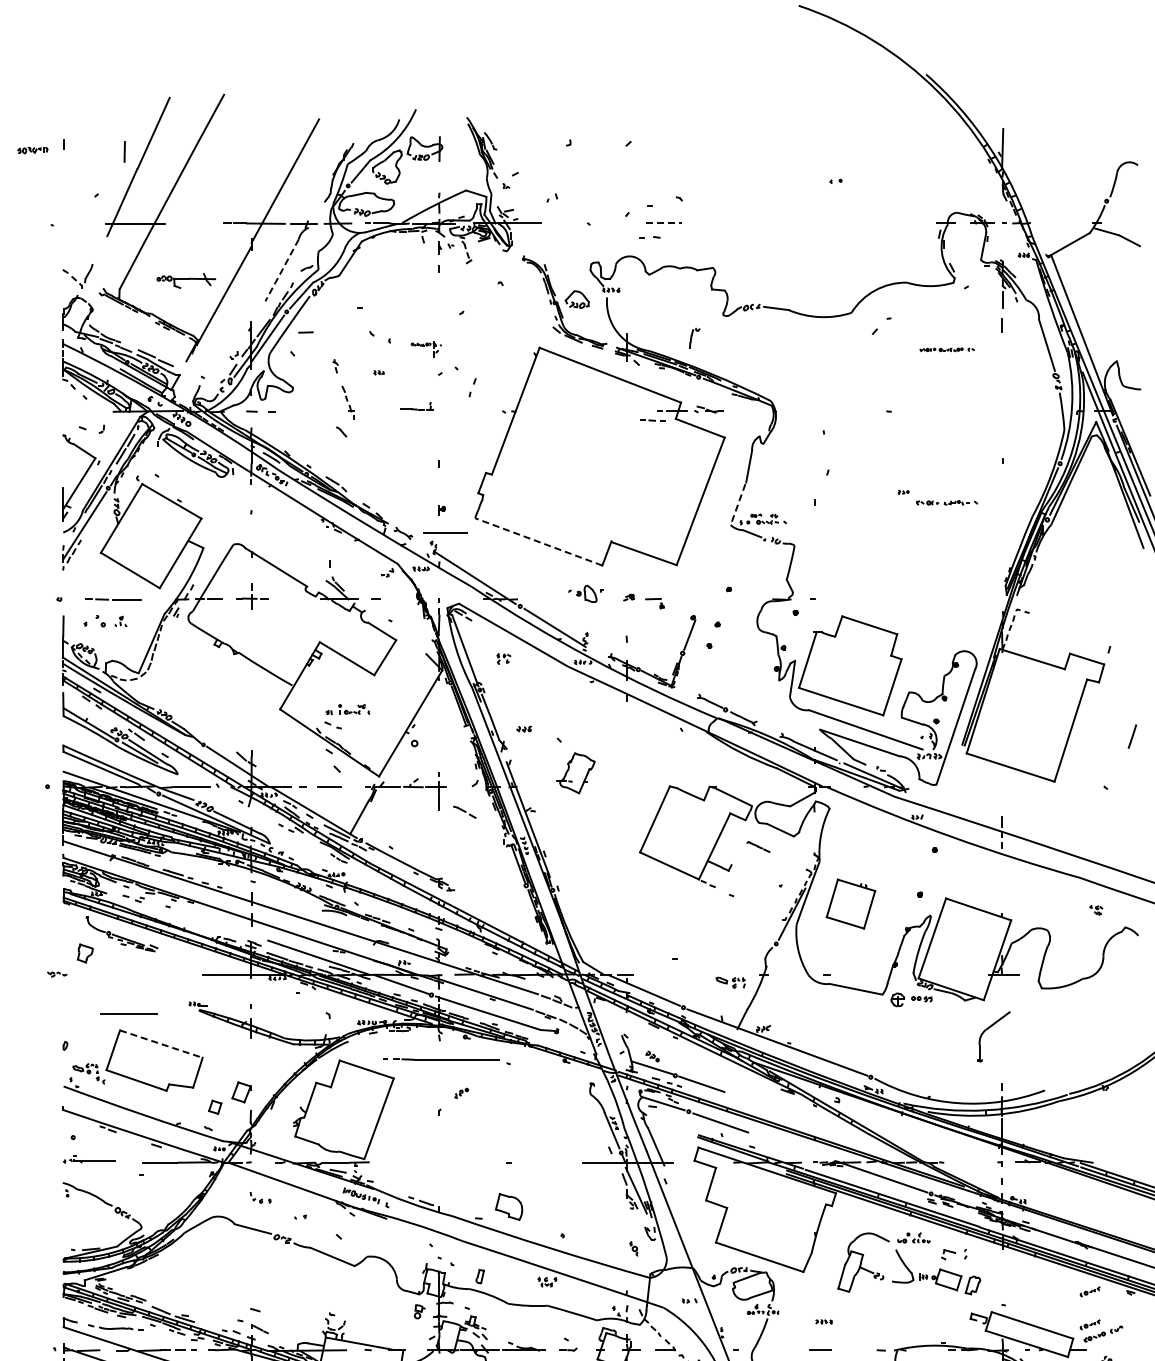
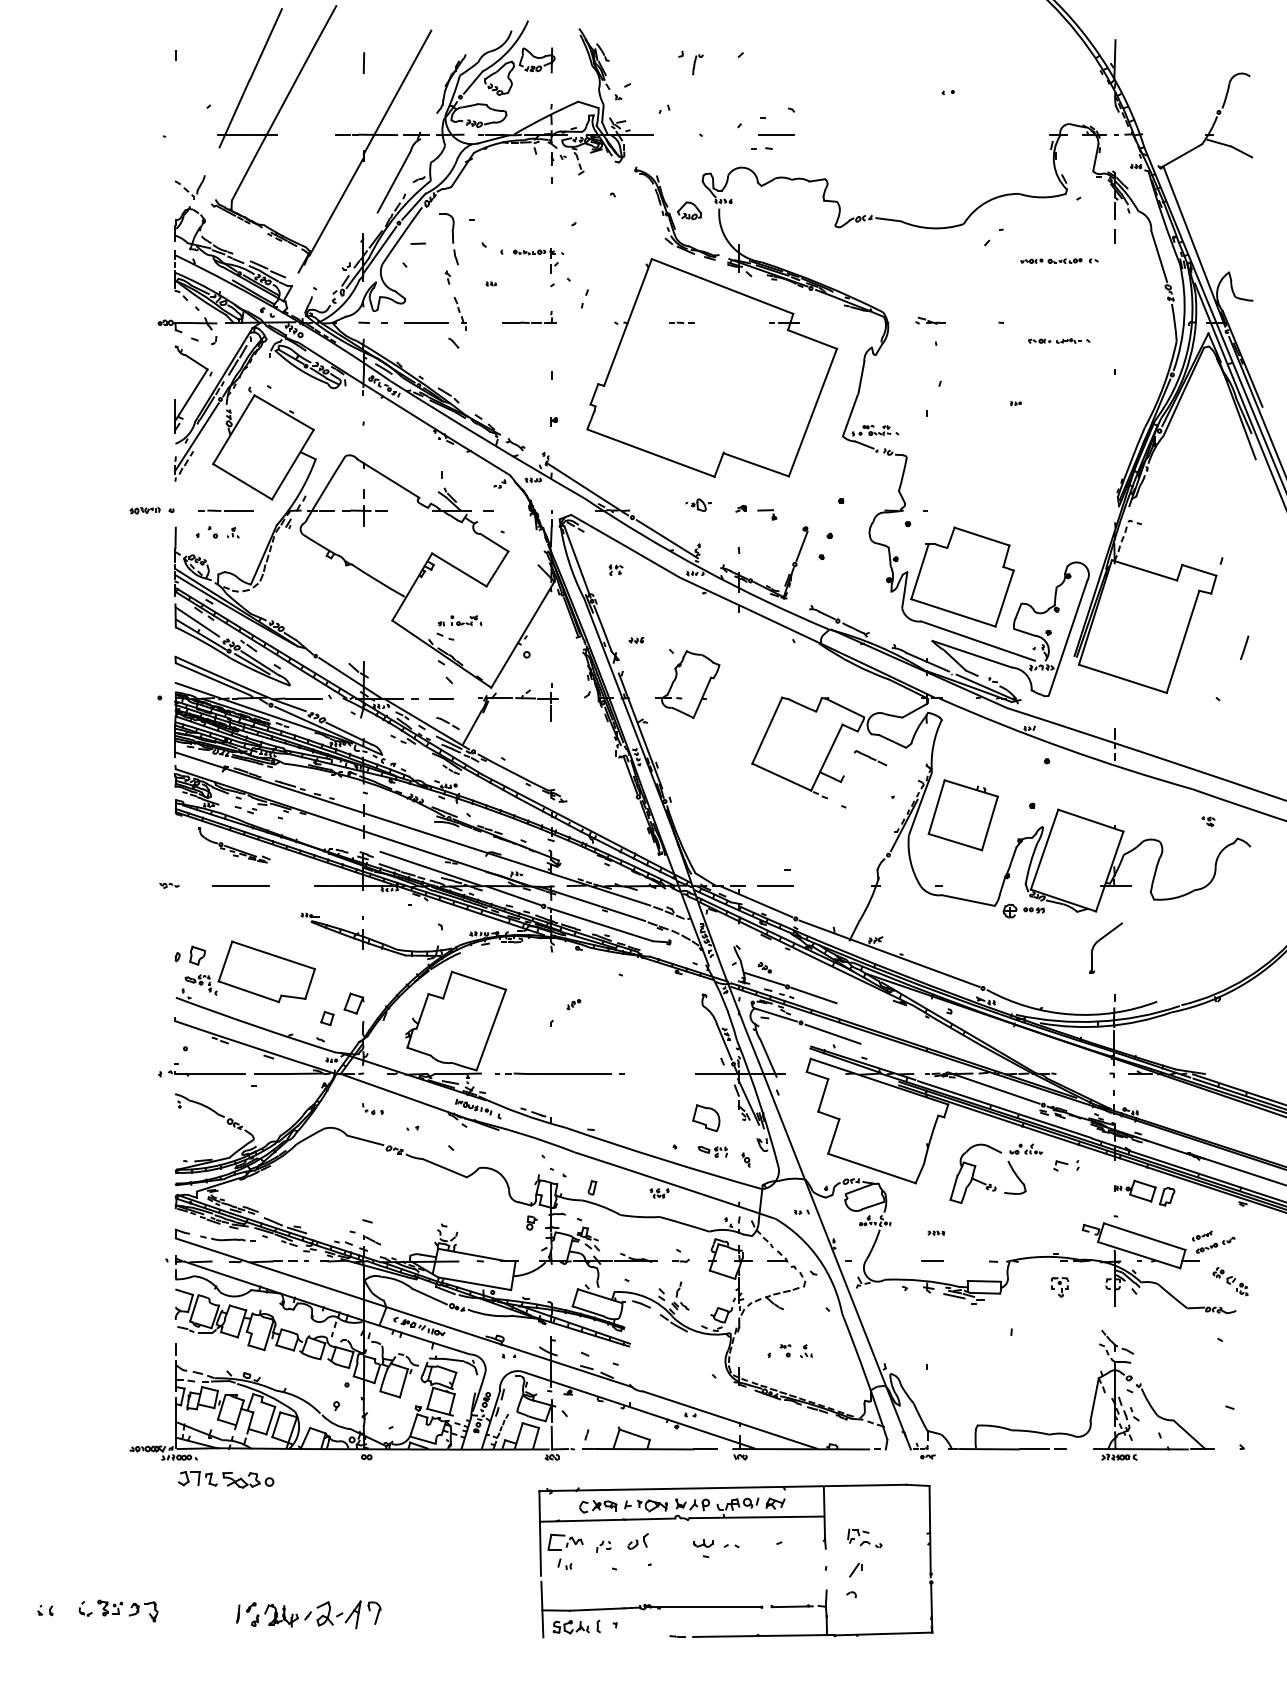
part: (32, 150) -> (144, 510), moved
line: (124, 151) -> (363, 62), moved
line: (664, 223) -> (776, 134), dashed -> solid
line: (282, 271) -> (394, 182), dashed -> solid
part: (186, 281) -> (187, 325), moved
part: (336, 328) -> (448, 239), added
part: (694, 338) -> (697, 64), moved
part: (426, 349) -> (538, 260), size x1.67
part: (947, 349) -> (1059, 260), size x1.43
part: (417, 406) -> (529, 317), size x1.67
part: (709, 409) -> (930, 320), moved
line: (653, 420) -> (681, 322), moved
part: (947, 502) -> (1059, 340), moved
line: (738, 504) -> (850, 415), dashed -> solid
line: (446, 532) -> (426, 322), moved
line: (539, 542) -> (651, 453), dashed -> solid
part: (586, 593) -> (698, 504), size x0.71
part: (252, 596) -> (364, 507), size x1.43
line: (85, 710) -> (197, 621), added
part: (575, 773) -> (687, 684), size x1.67
part: (464, 812) -> (447, 723), moved
part: (758, 847) -> (870, 758), size x1.43
part: (850, 904) -> (962, 815), size x1.43
part: (85, 953) -> (197, 955), moved
line: (663, 975) -> (775, 886), added
part: (730, 982) -> (712, 1151), moved
line: (128, 1013) -> (240, 885), moved
line: (161, 1044) -> (273, 955), dashed -> solid
line: (441, 1059) -> (553, 1073), moved
part: (89, 1159) -> (201, 1070), size x1.67
part: (509, 1207) -> (706, 1118), moved
part: (950, 1281) -> (1144, 1192), moved
part: (1090, 1291) -> (1202, 1202), removed

